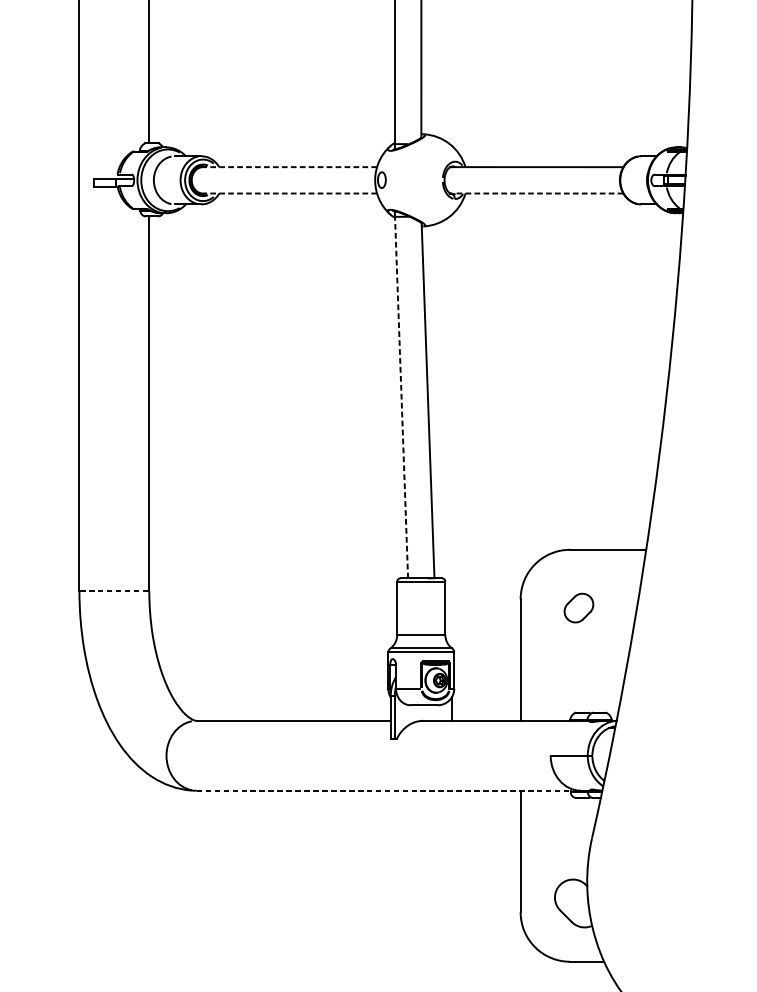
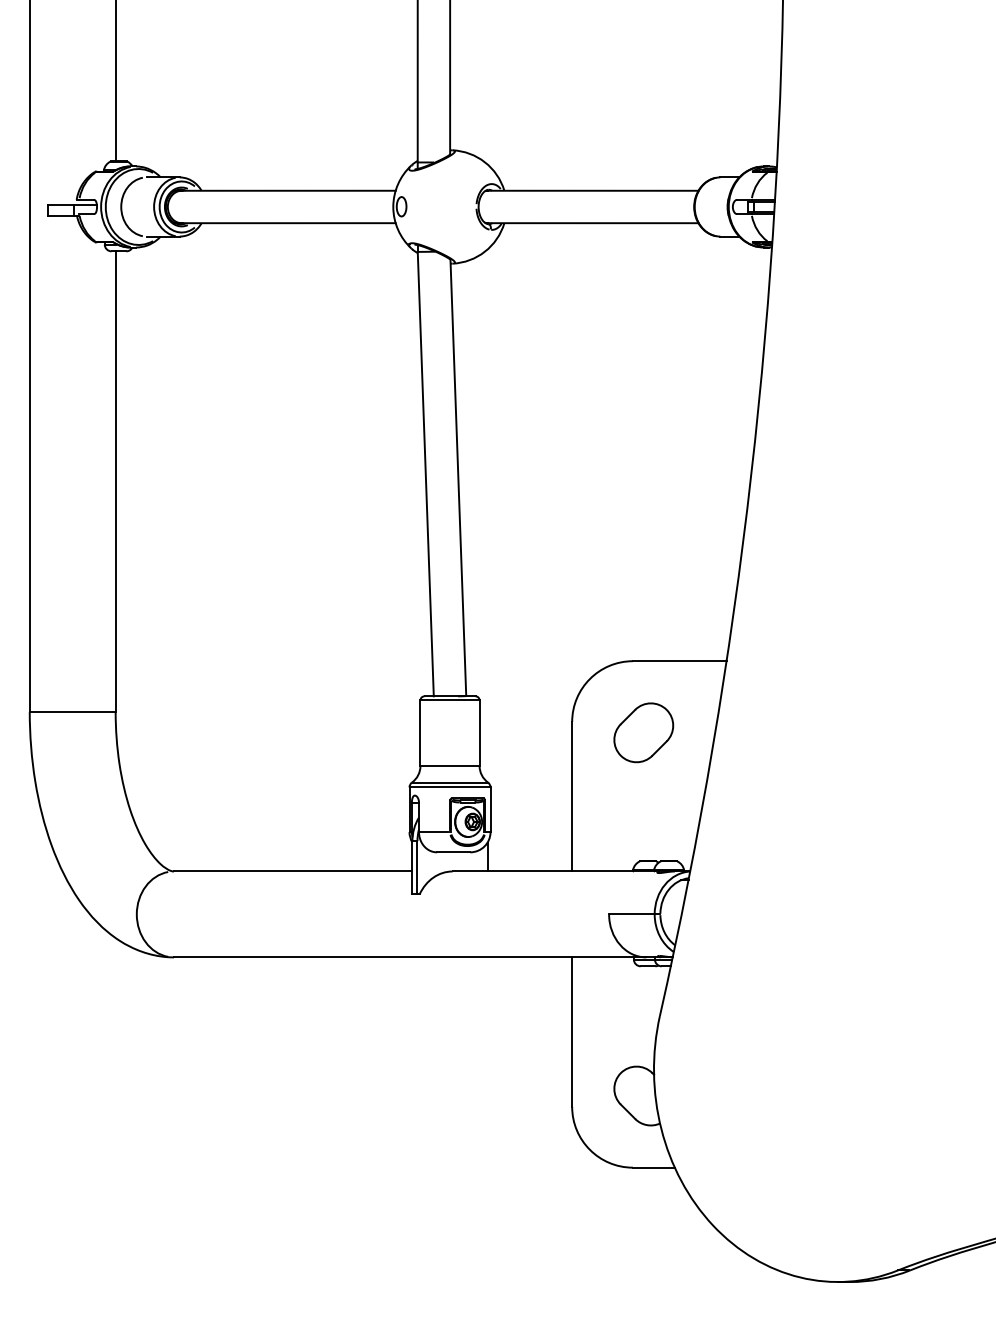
line: (289, 166) -> (288, 190), dashed -> solid
line: (289, 193) -> (288, 223), dashed -> solid
line: (537, 193) -> (592, 223), dashed -> solid
line: (401, 397) -> (425, 473), dashed -> solid
line: (115, 590) -> (73, 711), dashed -> solid
part: (578, 607) -> (643, 732), size x1.67
line: (389, 790) -> (410, 957), dashed -> solid

